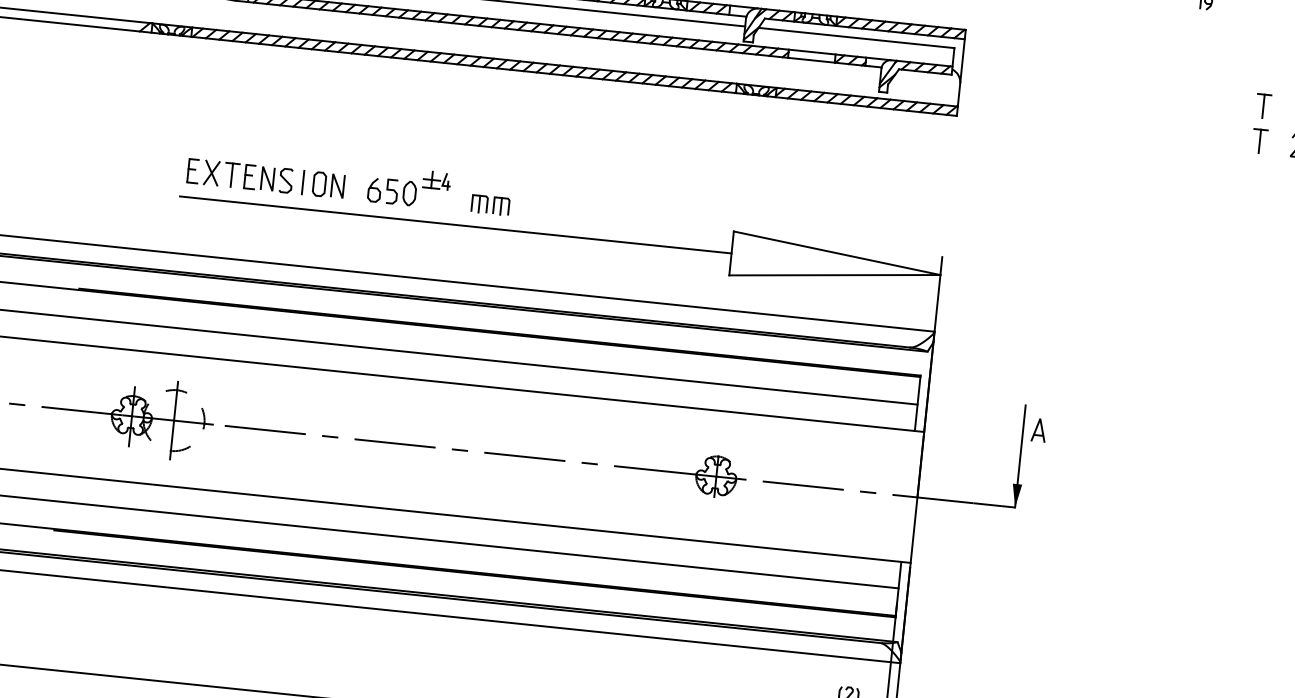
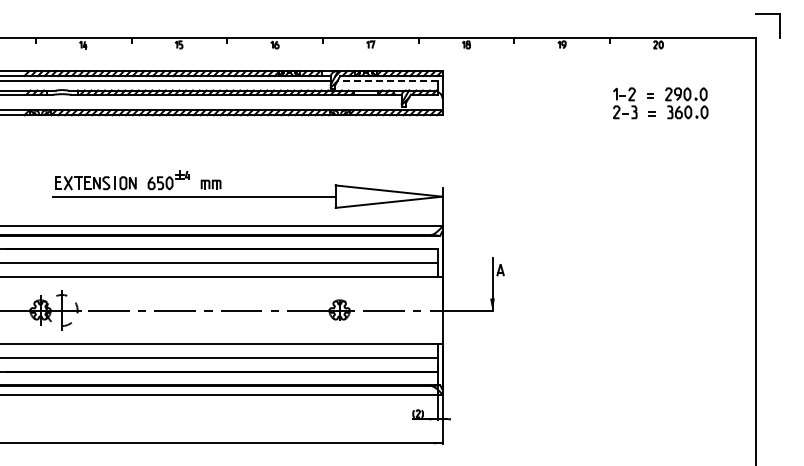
line: (856, 38) -> (387, 81), solid -> dashed
part: (1262, 122) -> (597, 102), removed

